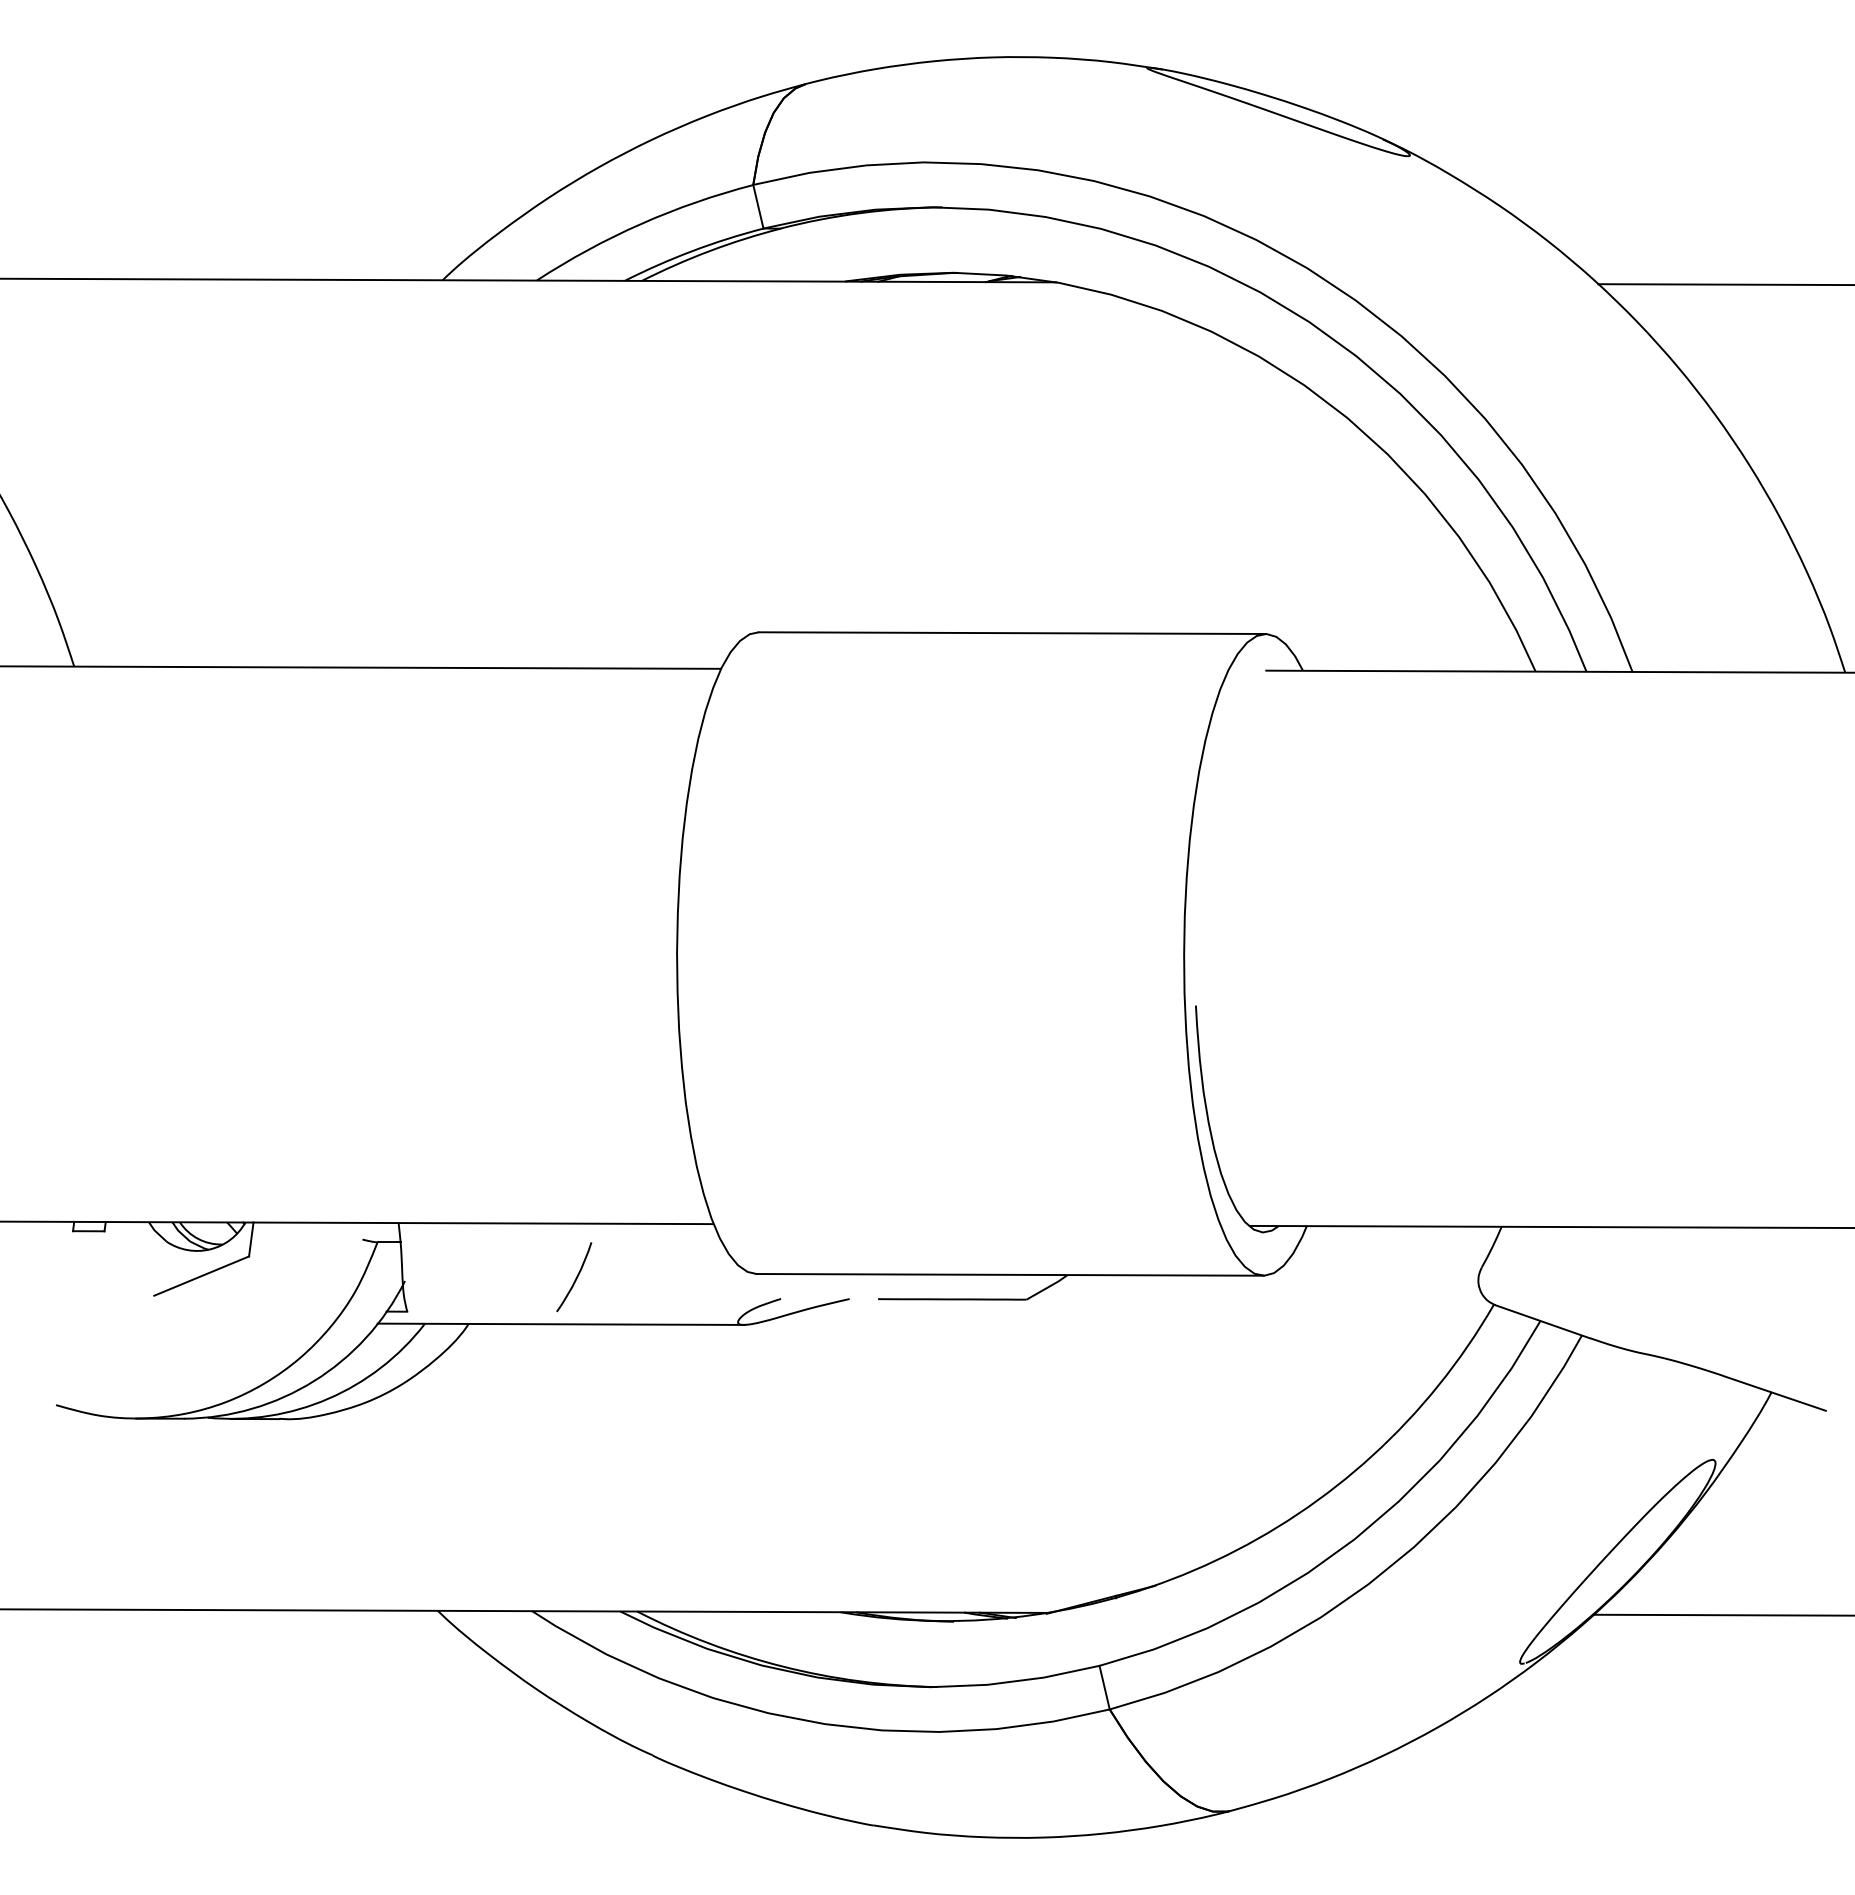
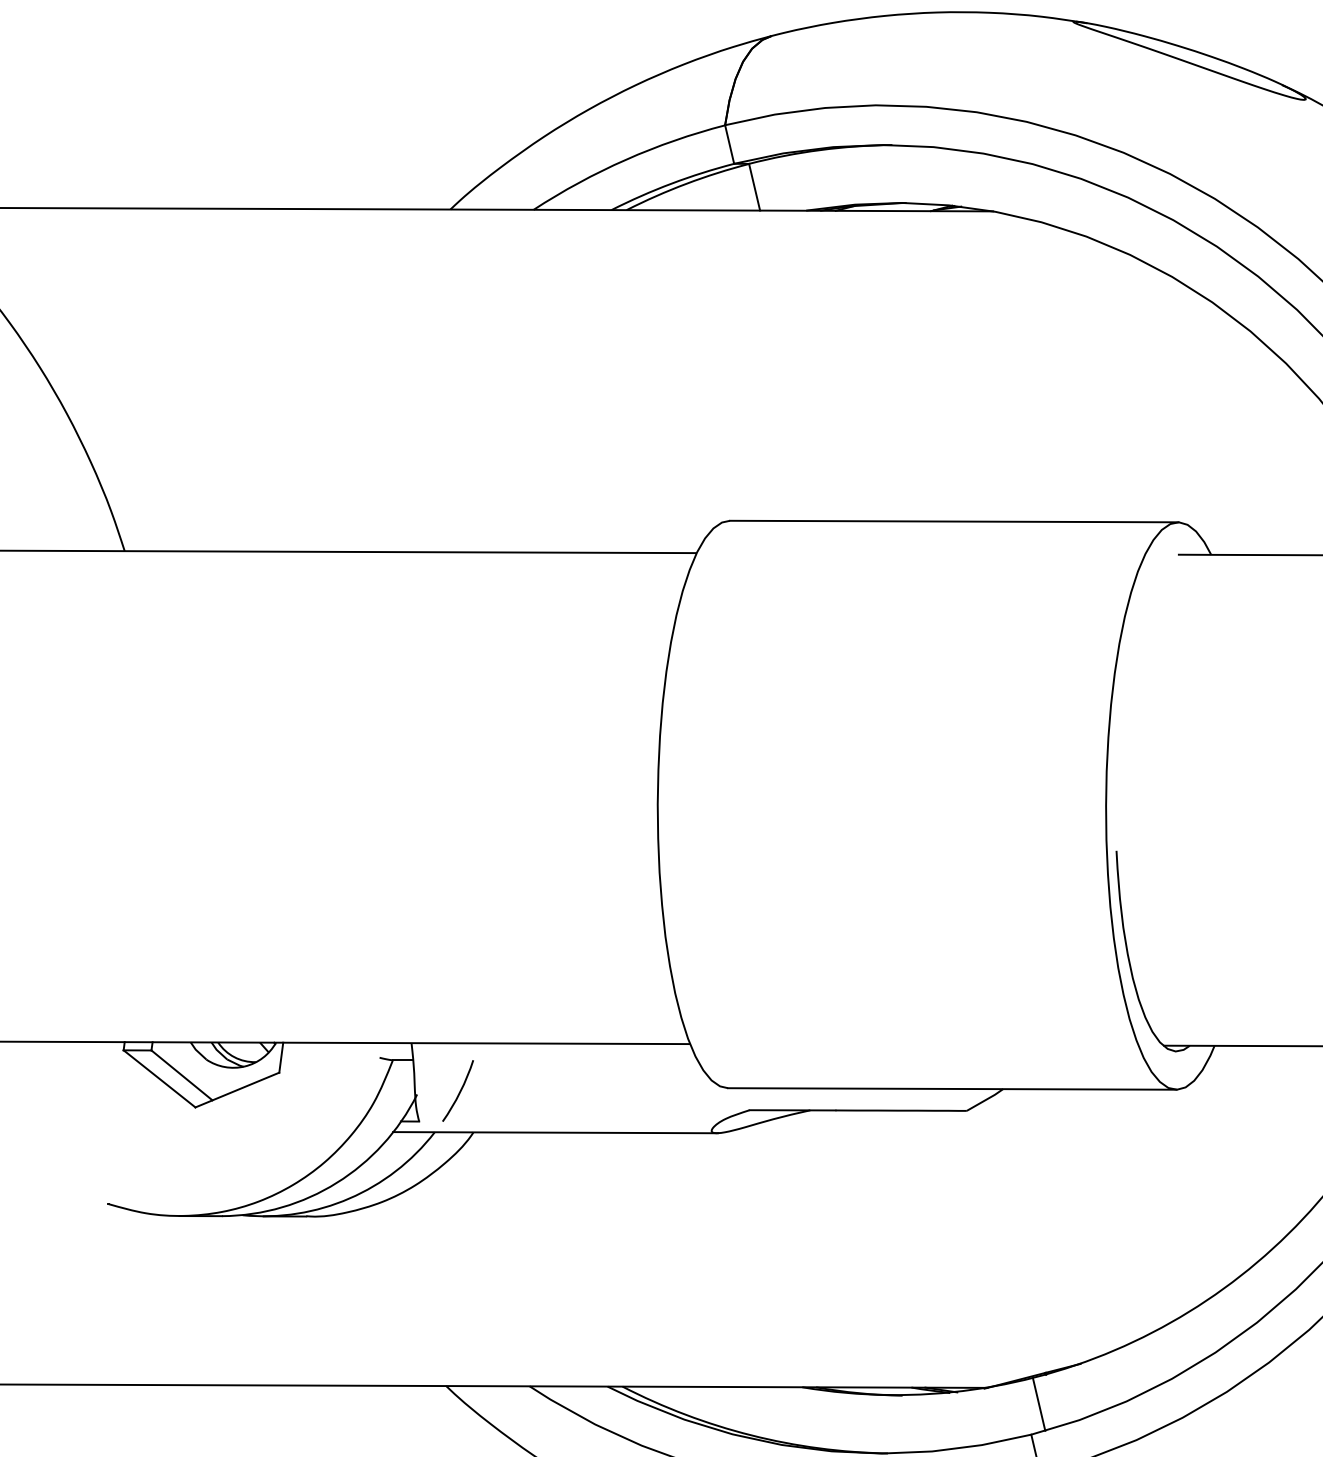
line: (786, 254) -> (754, 186), added
line: (138, 1259) -> (181, 1075), added
line: (113, 1263) -> (159, 1078), added
arc: (575, 1278) -> (459, 1092), moved
line: (829, 1298) -> (792, 1109), added
line: (1108, 1631) -> (1039, 1404), added

